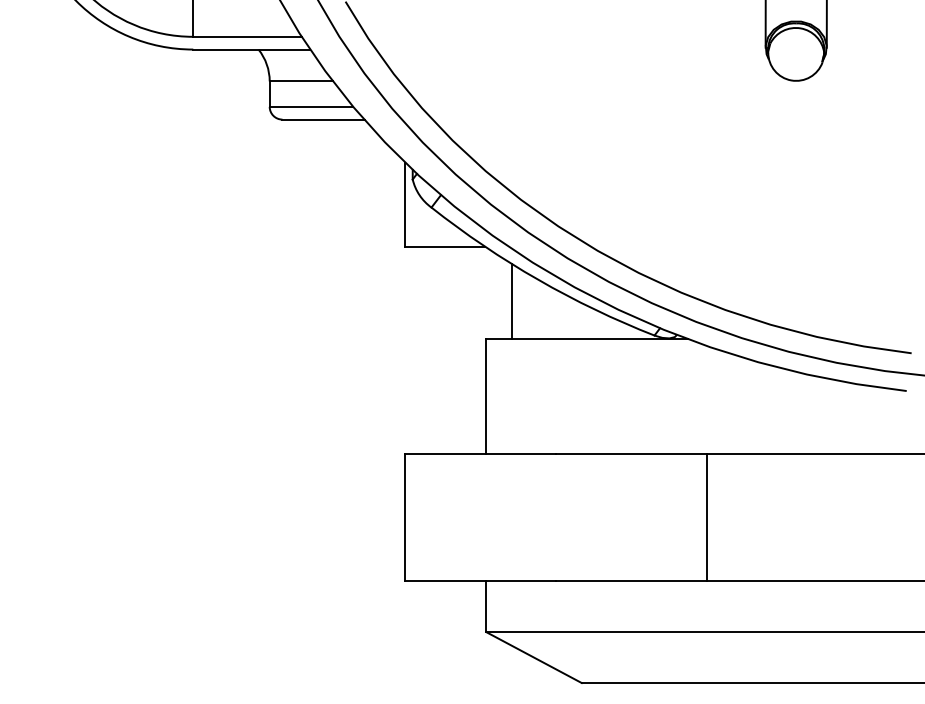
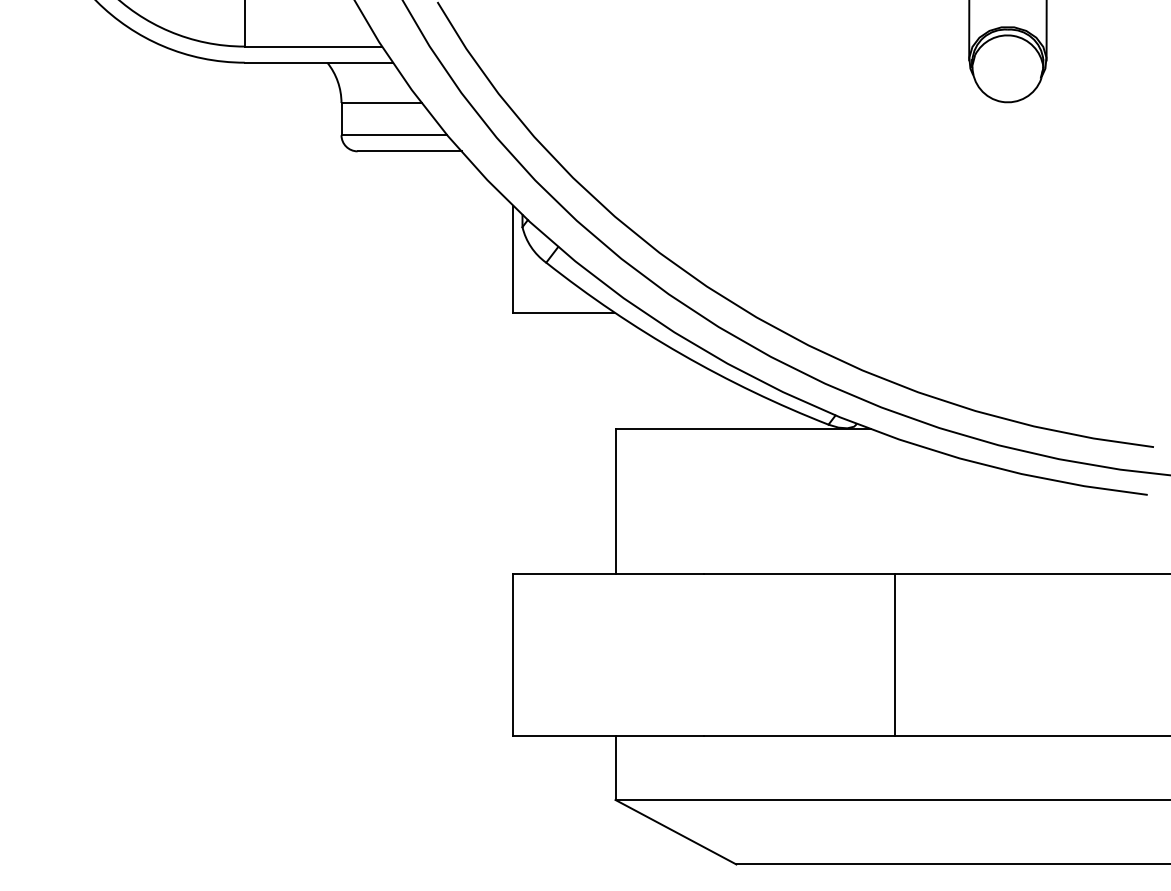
line: (511, 301) -> (647, 381), removed

